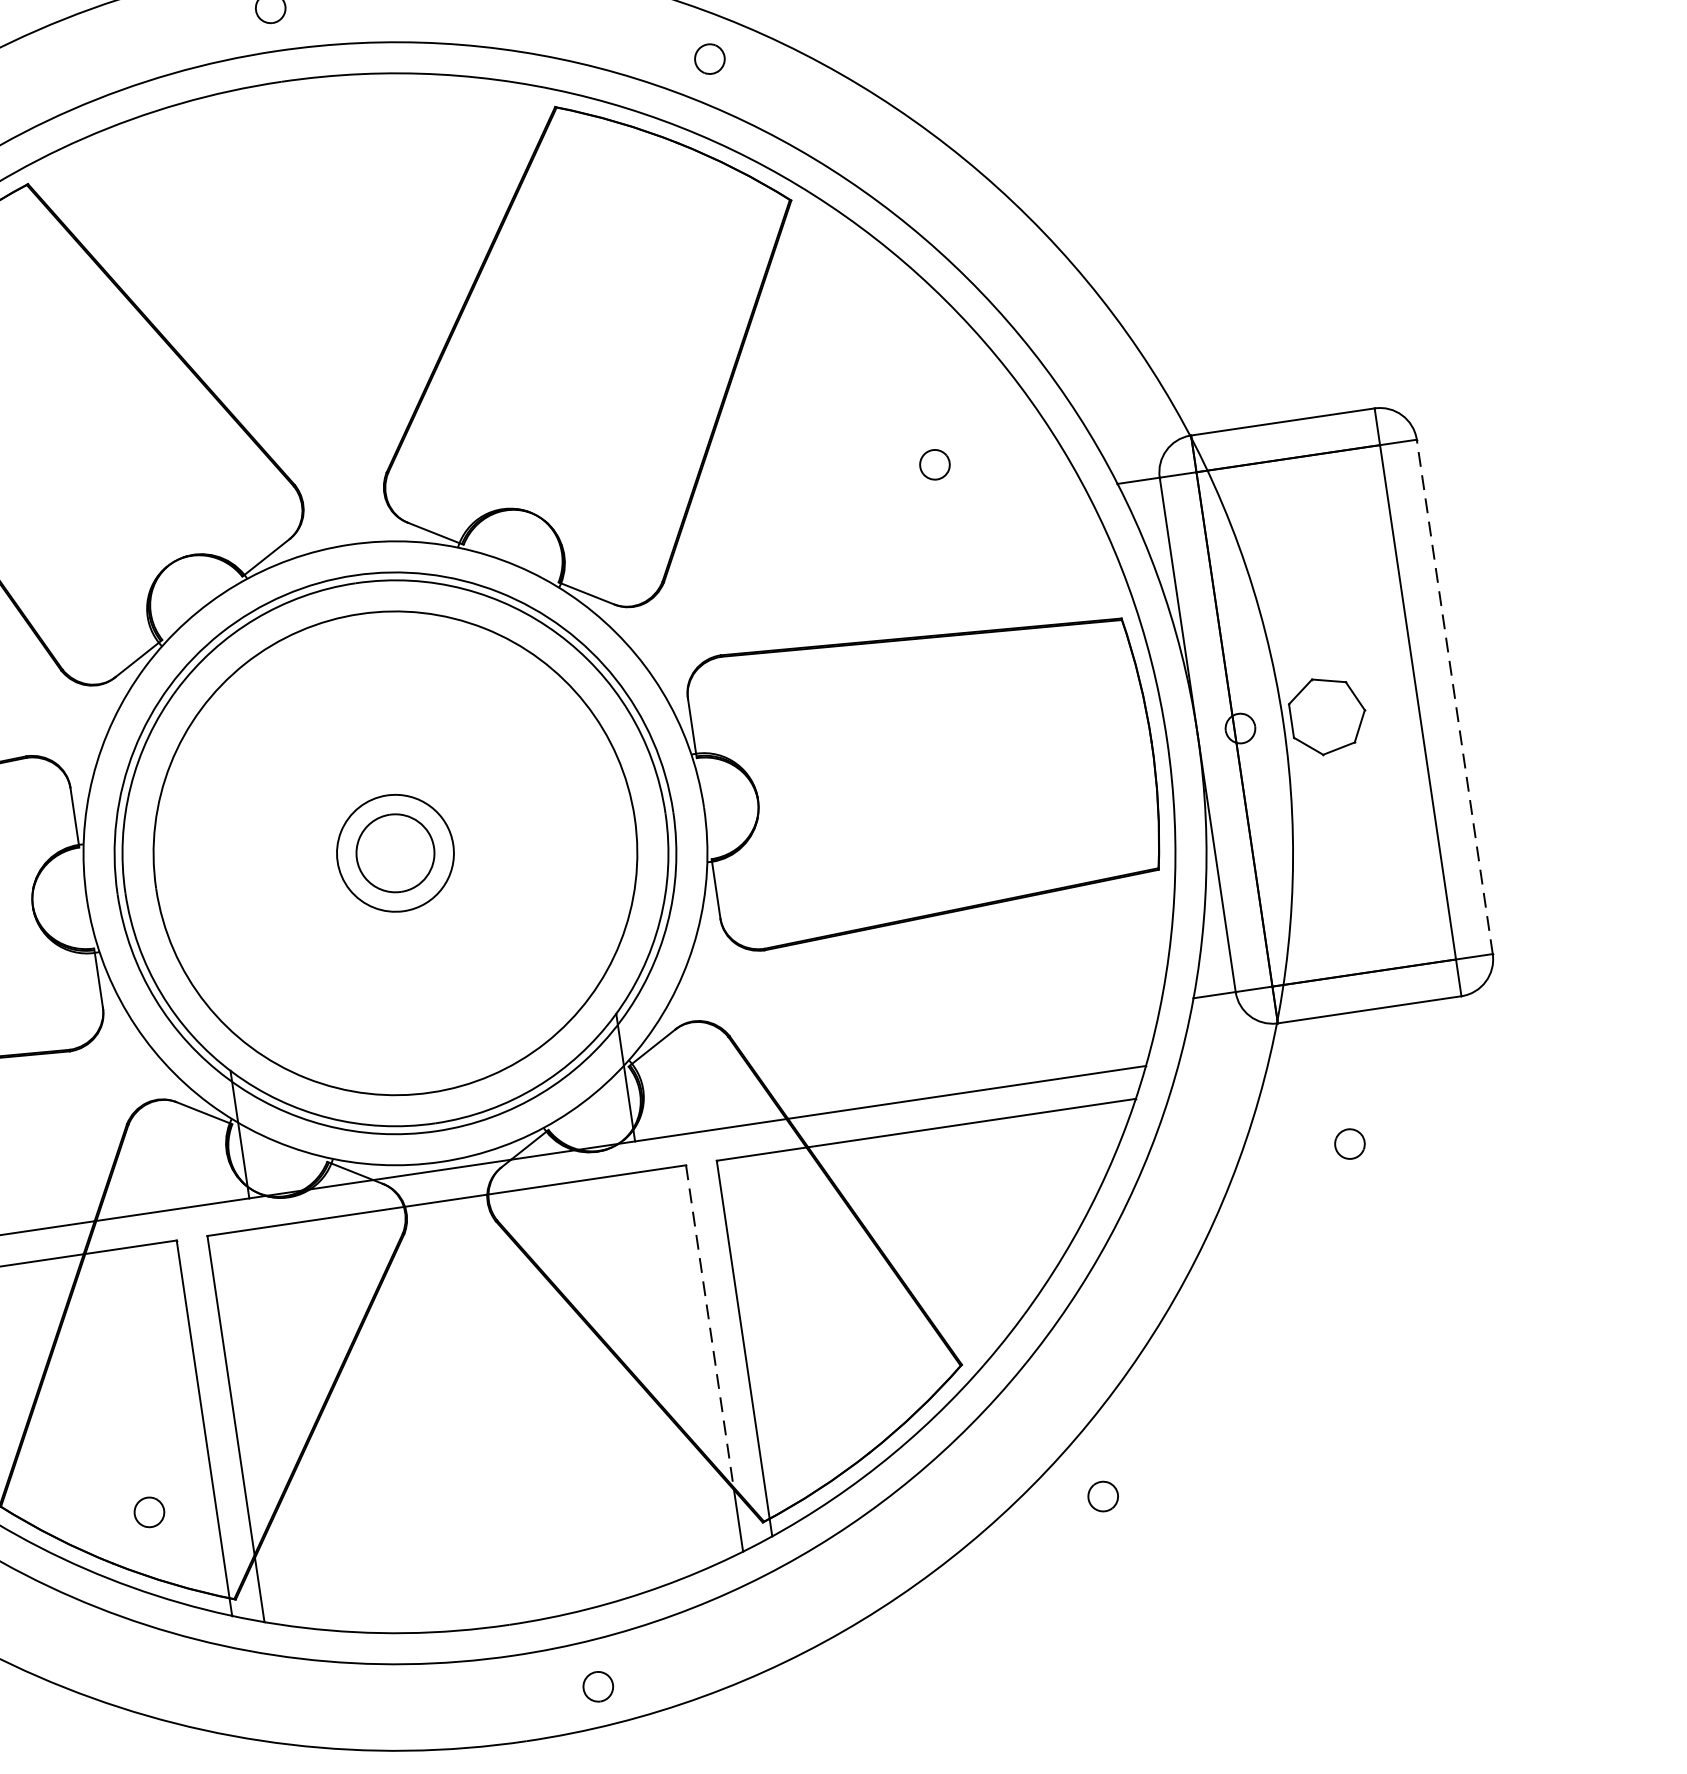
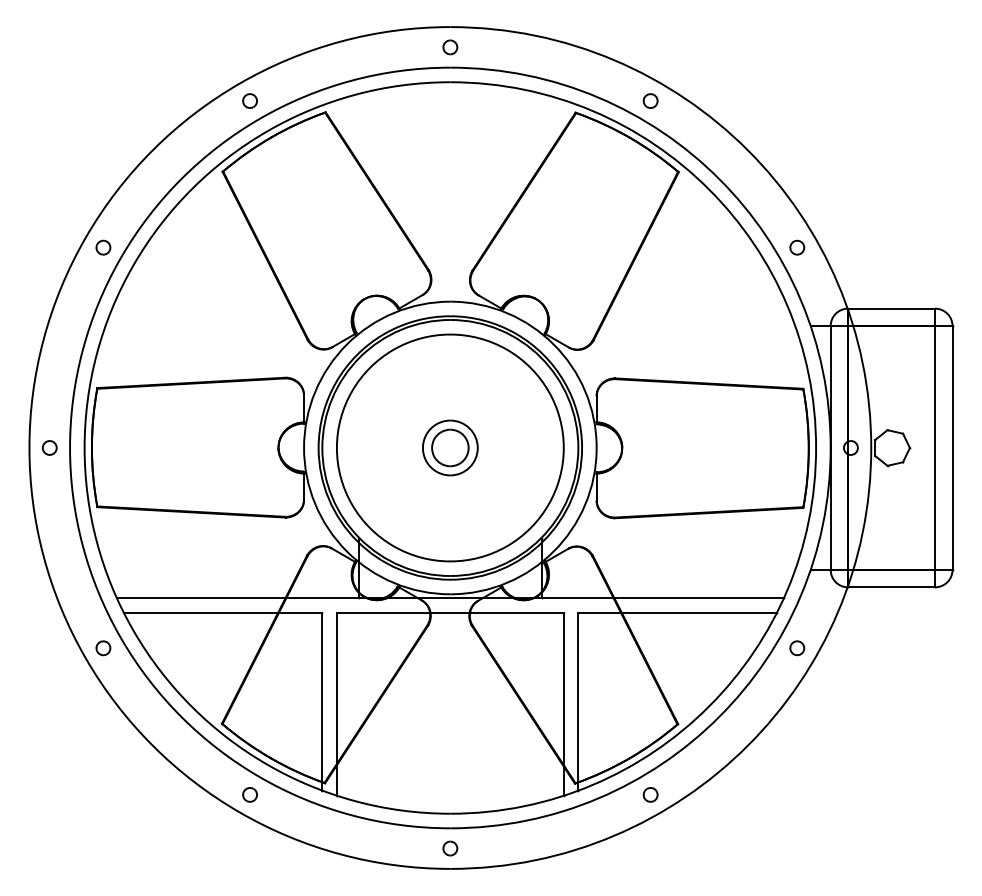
part: (935, 464) -> (797, 247), moved
line: (1454, 697) -> (952, 448), dashed -> solid
part: (1350, 1144) -> (797, 648), moved
line: (709, 1327) -> (563, 689), dashed -> solid
part: (1102, 1495) -> (650, 794), moved
part: (148, 1511) -> (249, 794), moved
part: (598, 1686) -> (450, 848), moved

